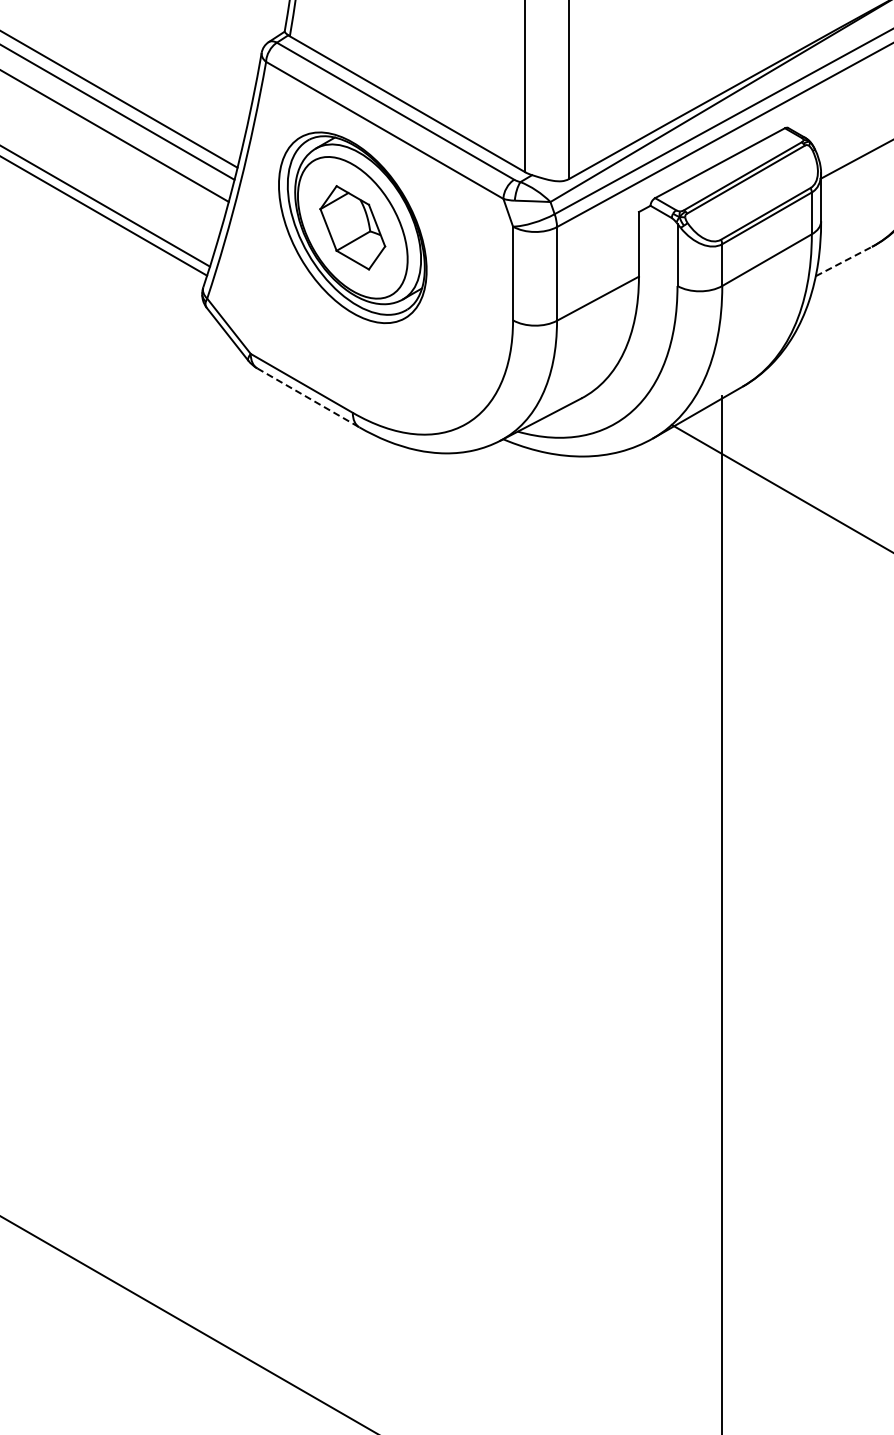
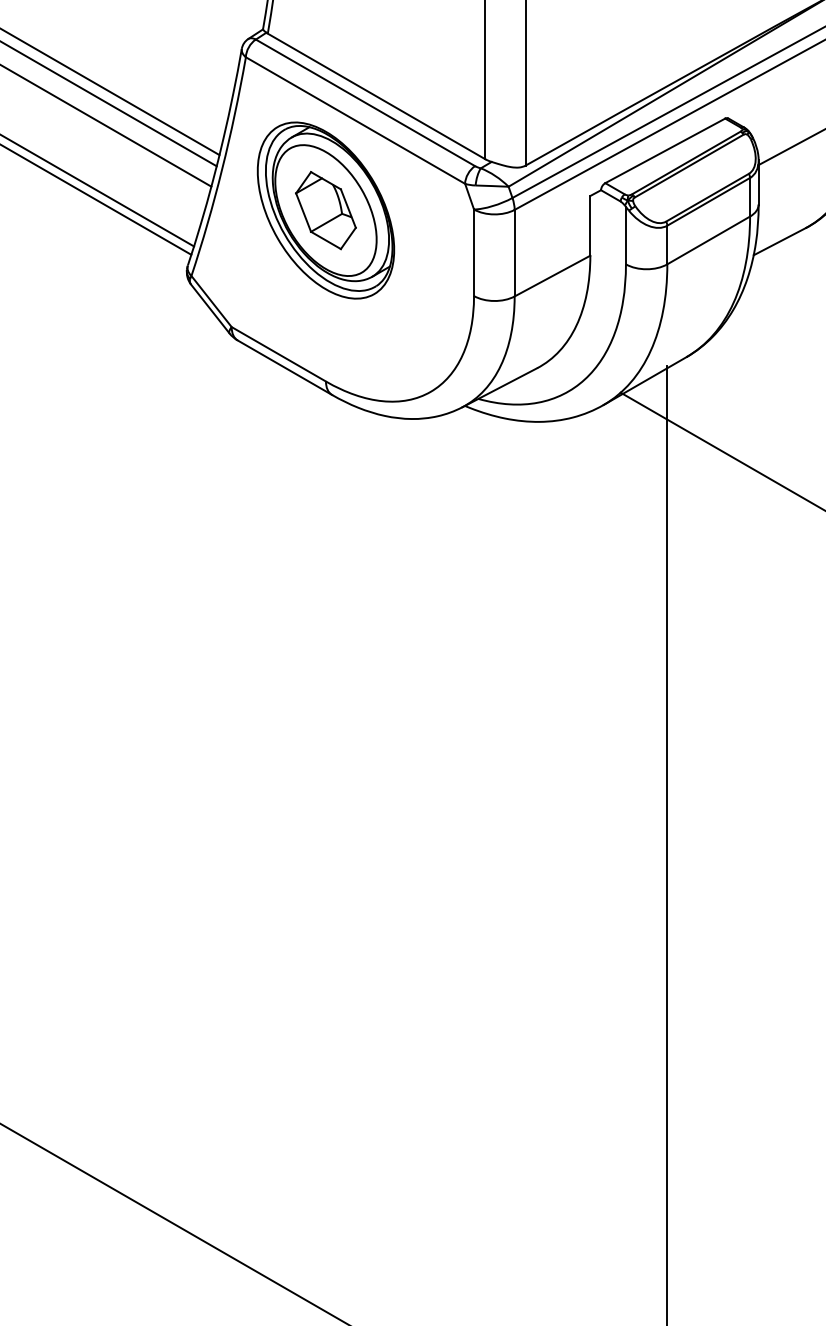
line: (843, 261) -> (779, 241), dashed -> solid
line: (308, 397) -> (285, 367), dashed -> solid

